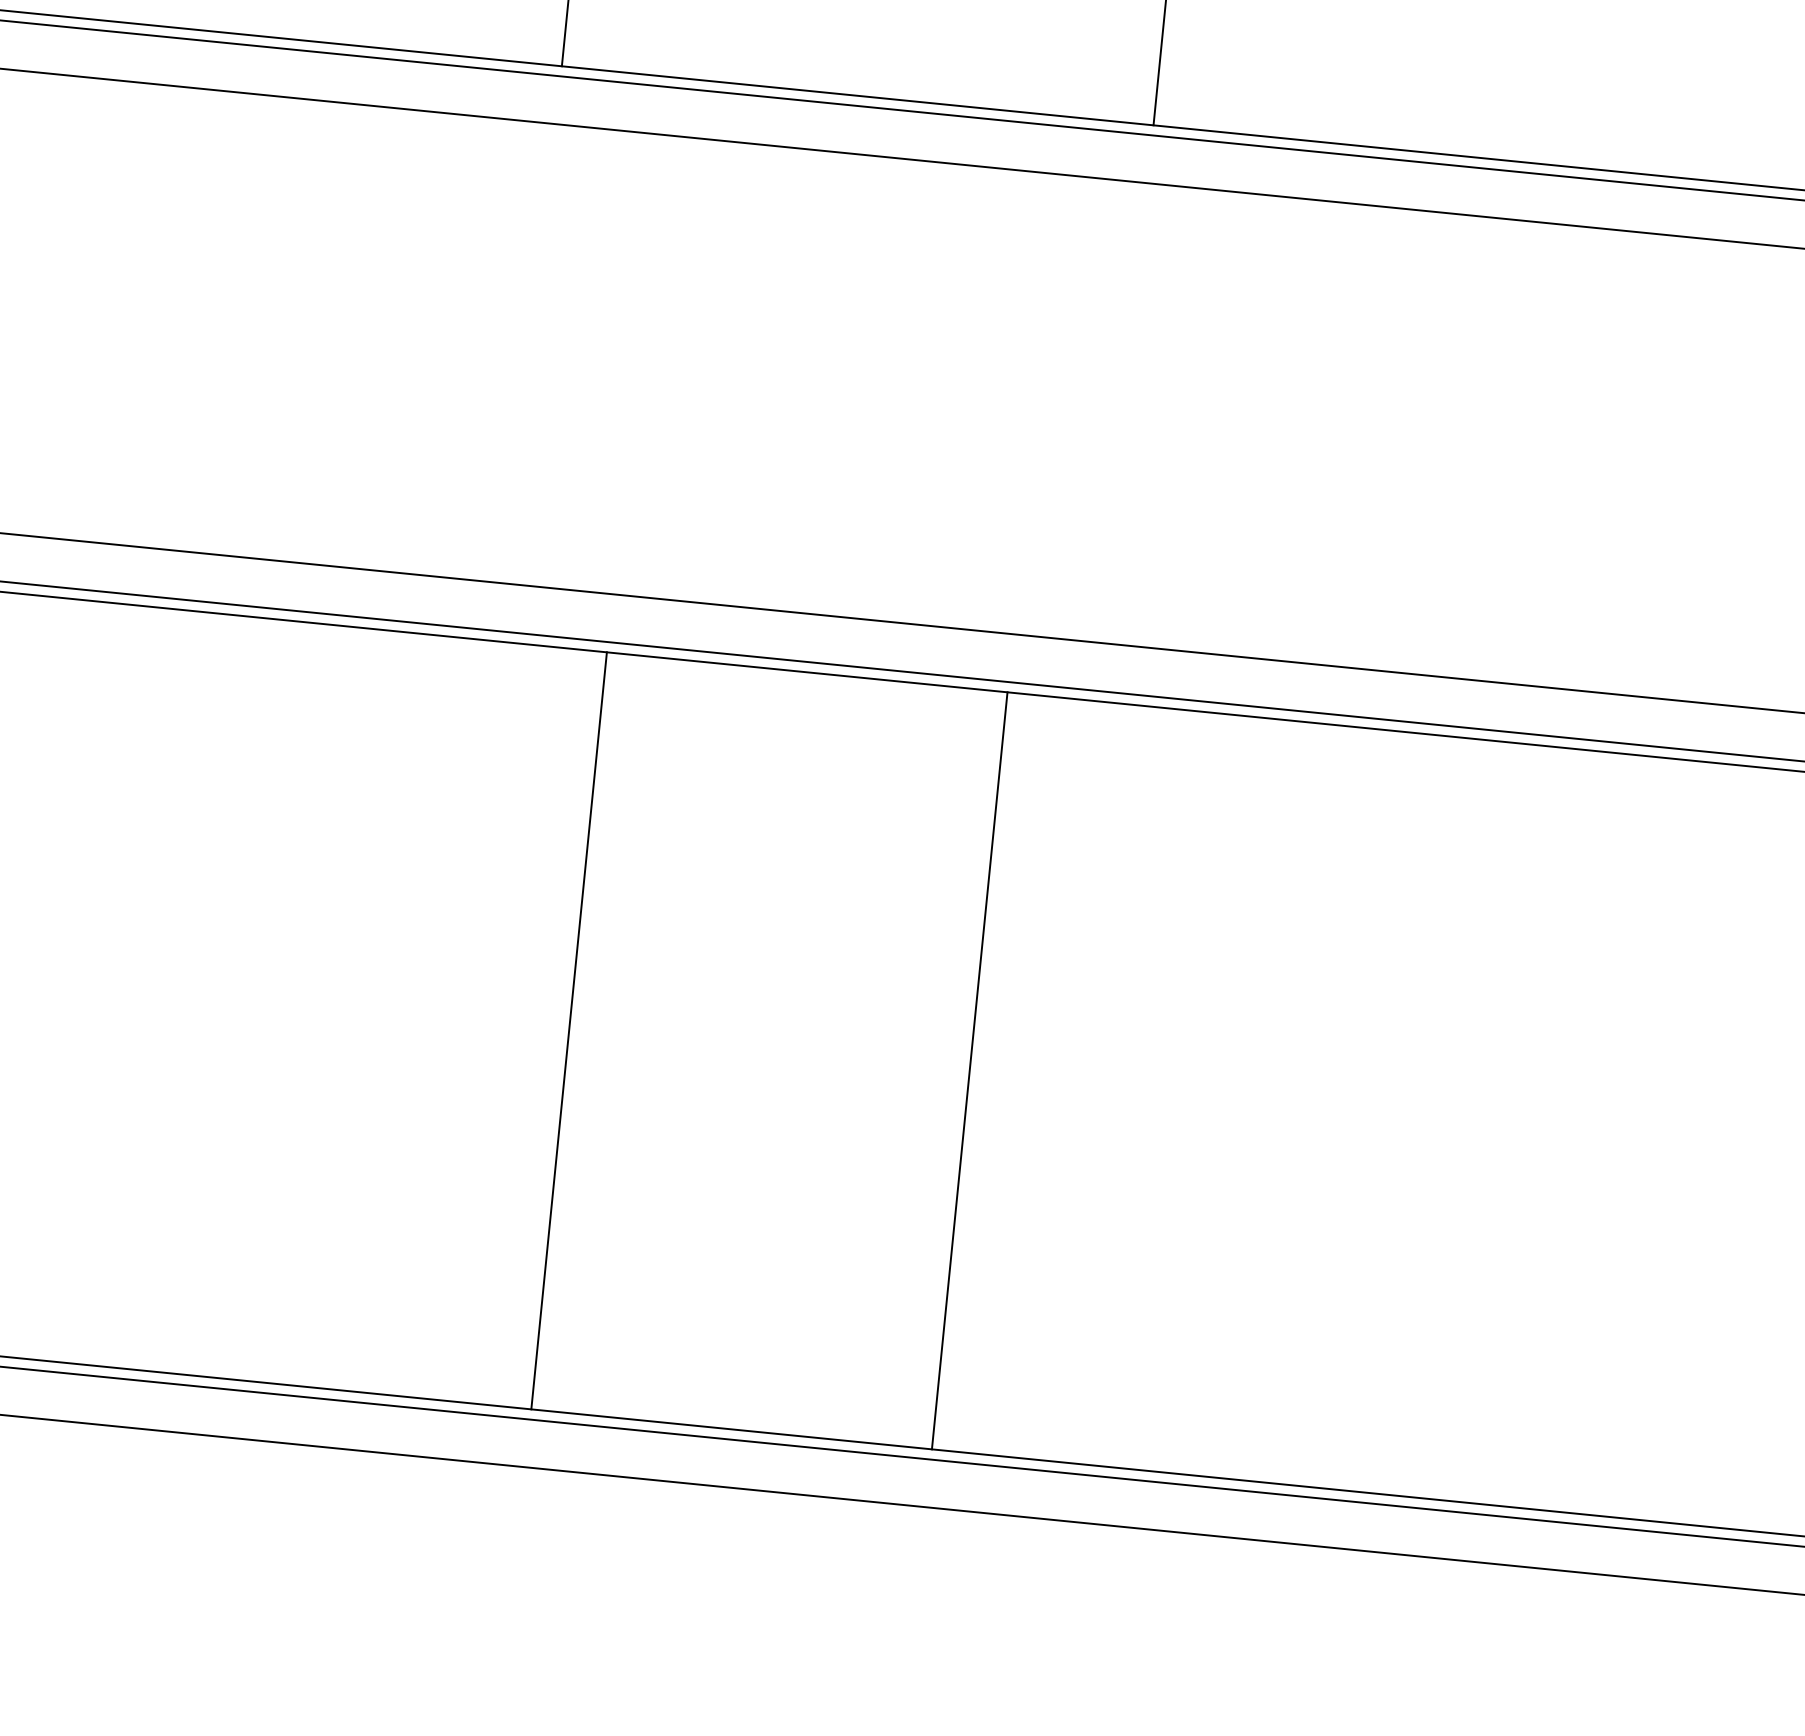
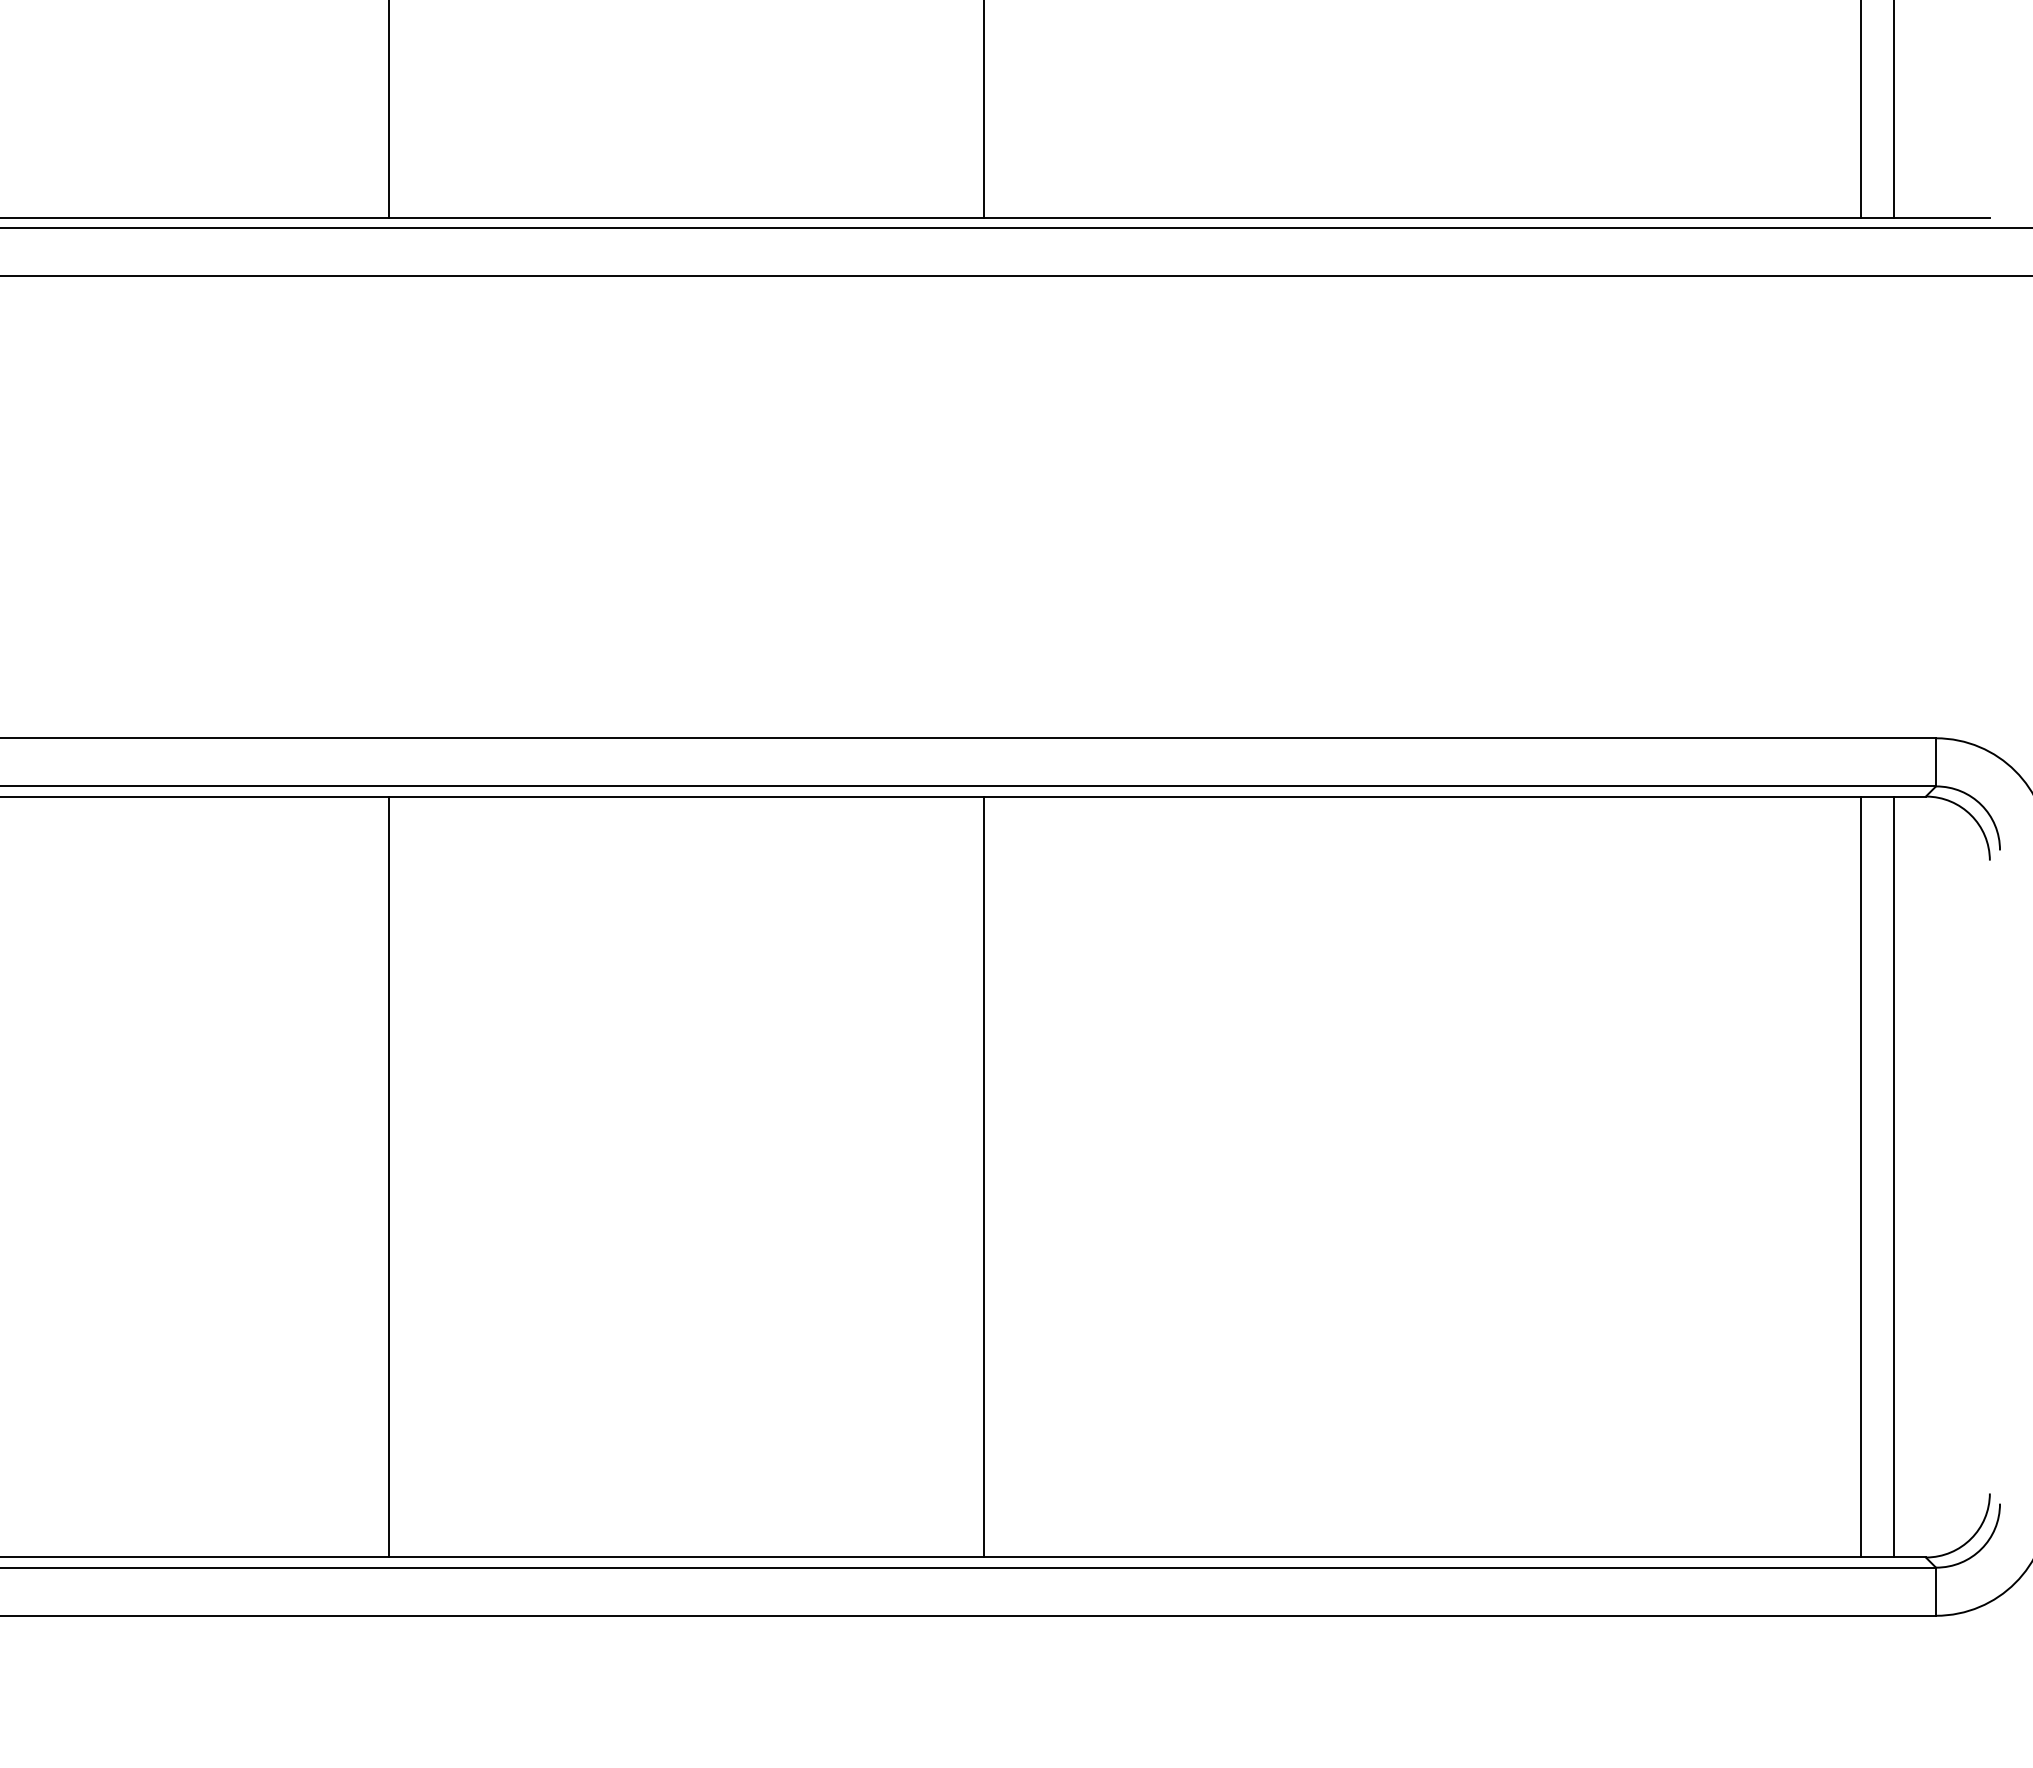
line: (568, 1030) -> (388, 1176), moved
line: (969, 1070) -> (983, 1176), moved

